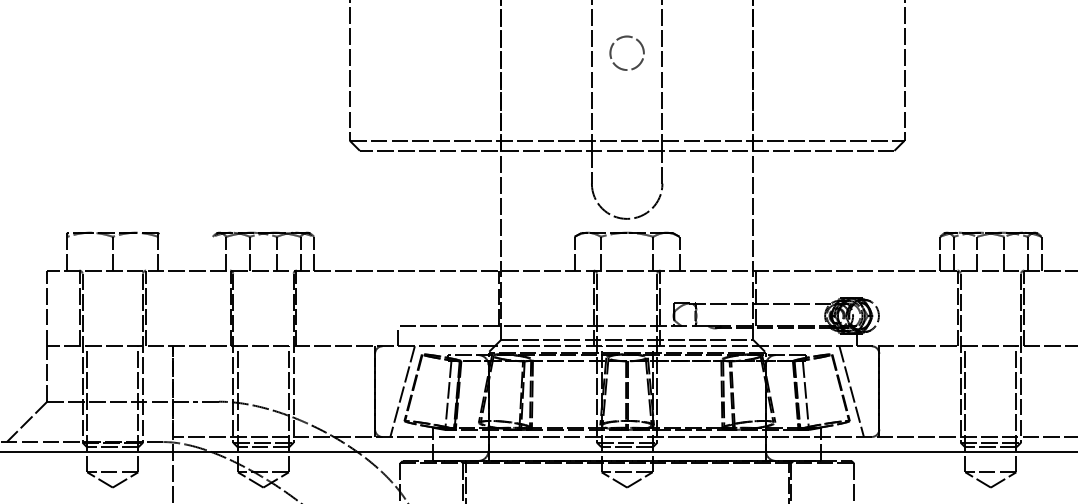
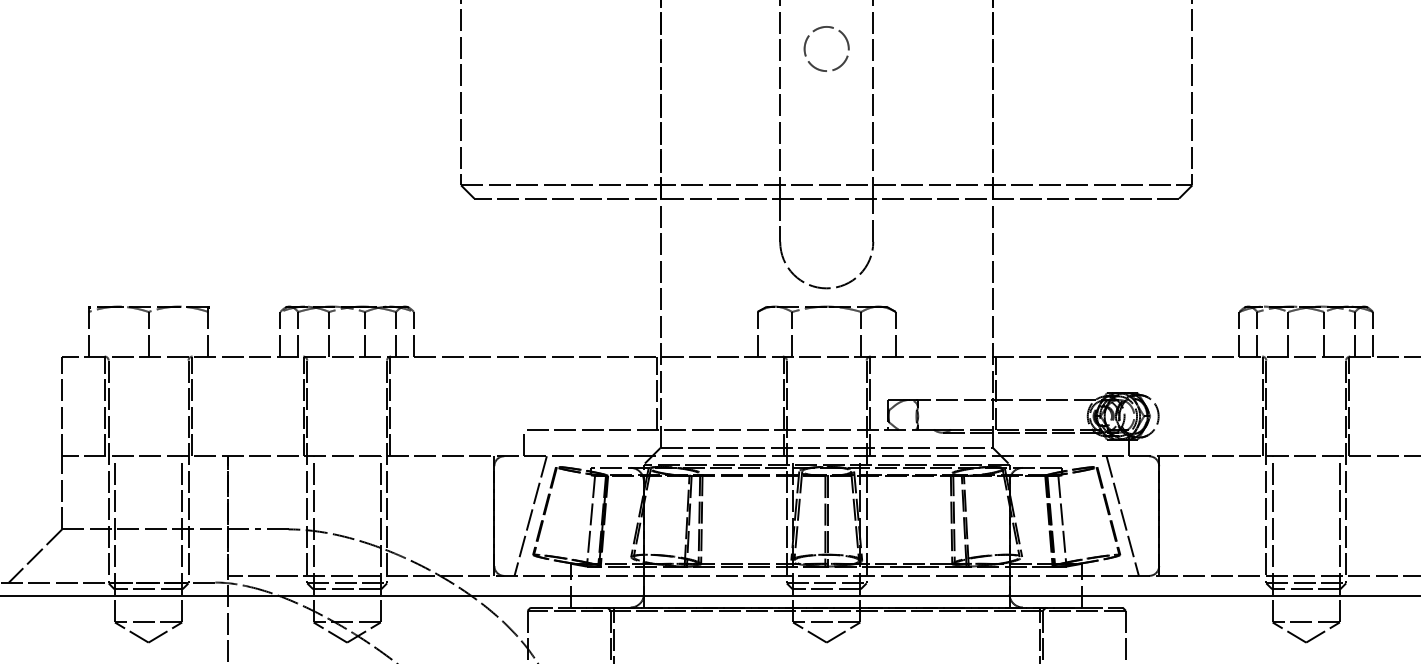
part: (624, 37) -> (823, 28), moved
line: (212, 253) -> (280, 333), added

